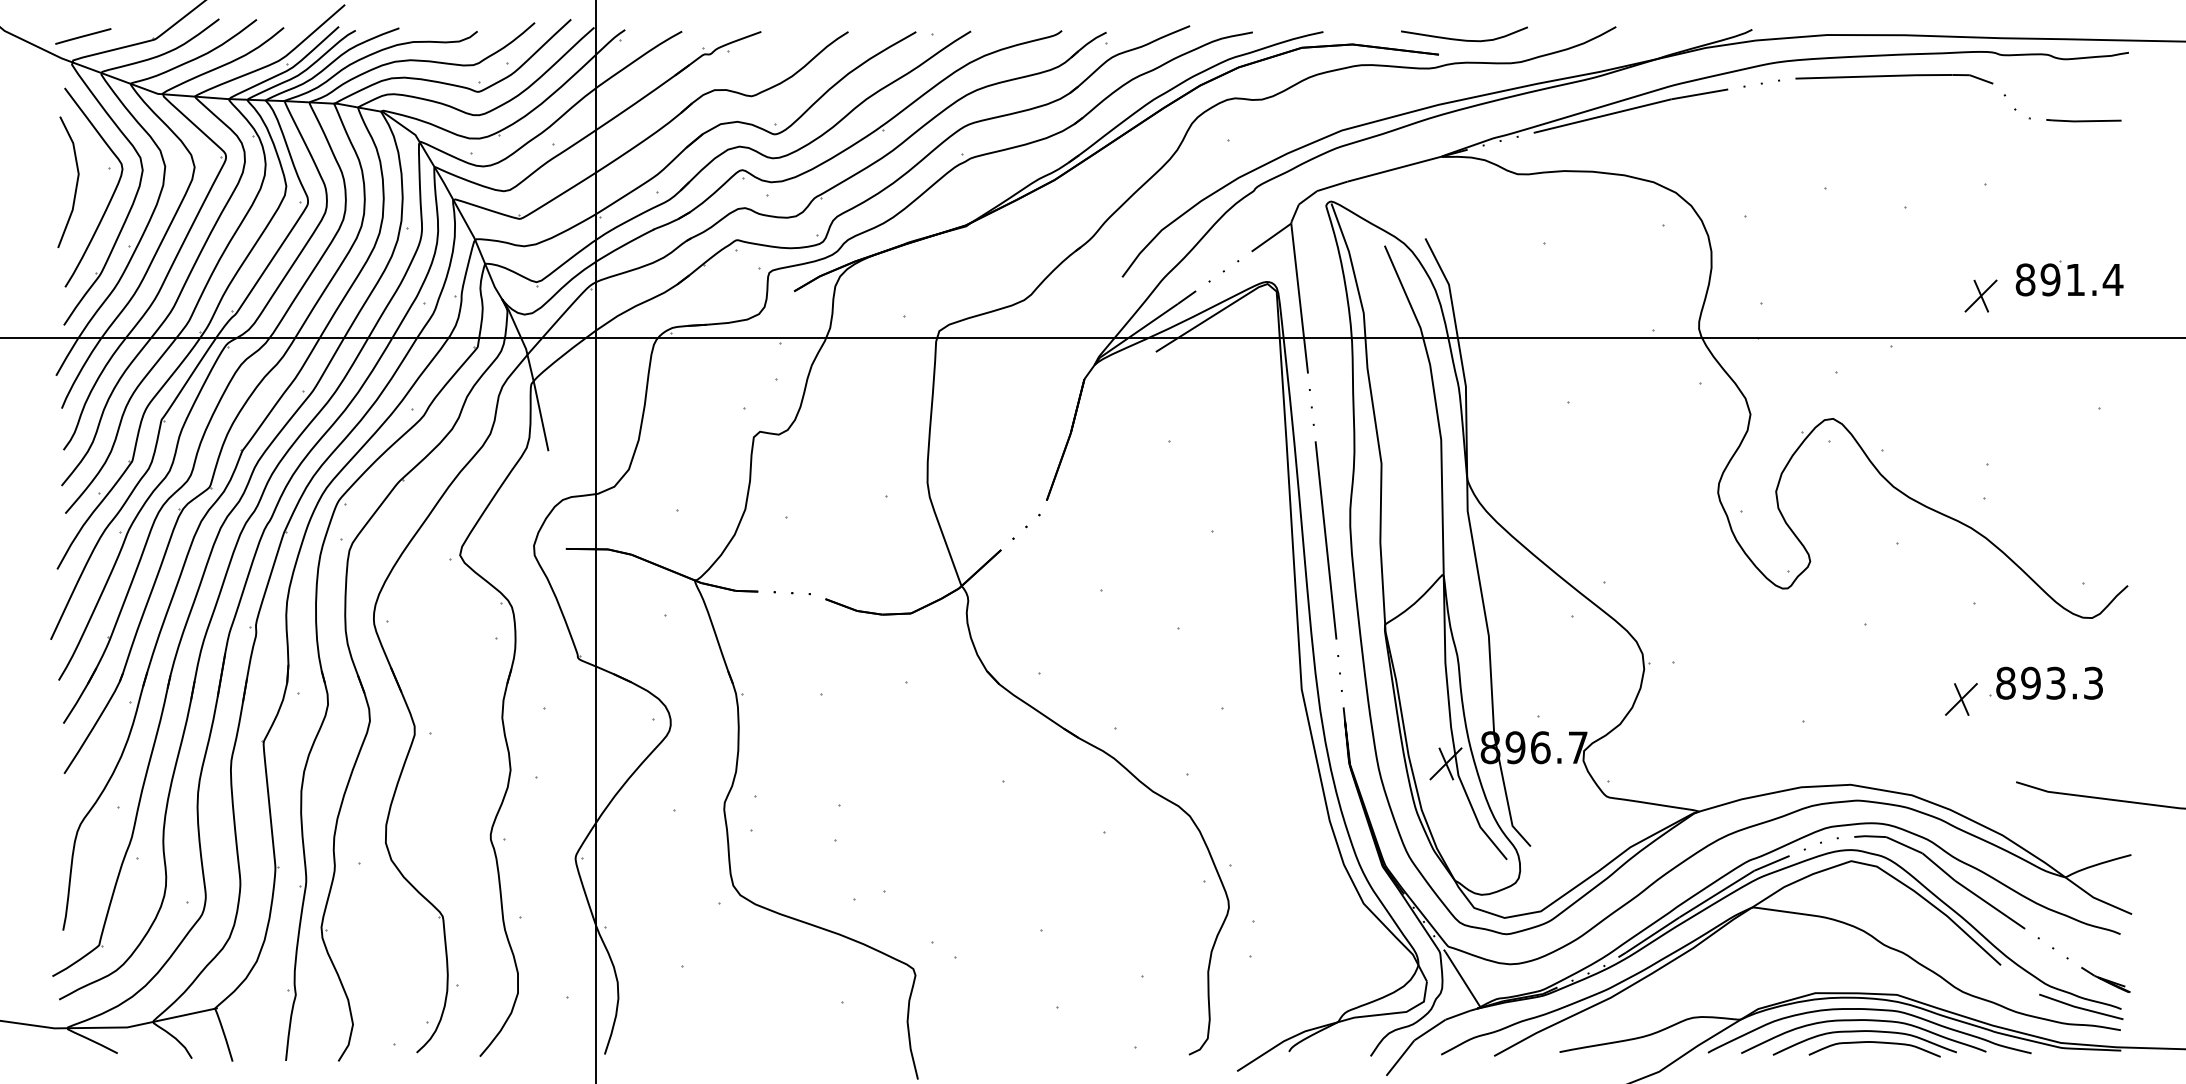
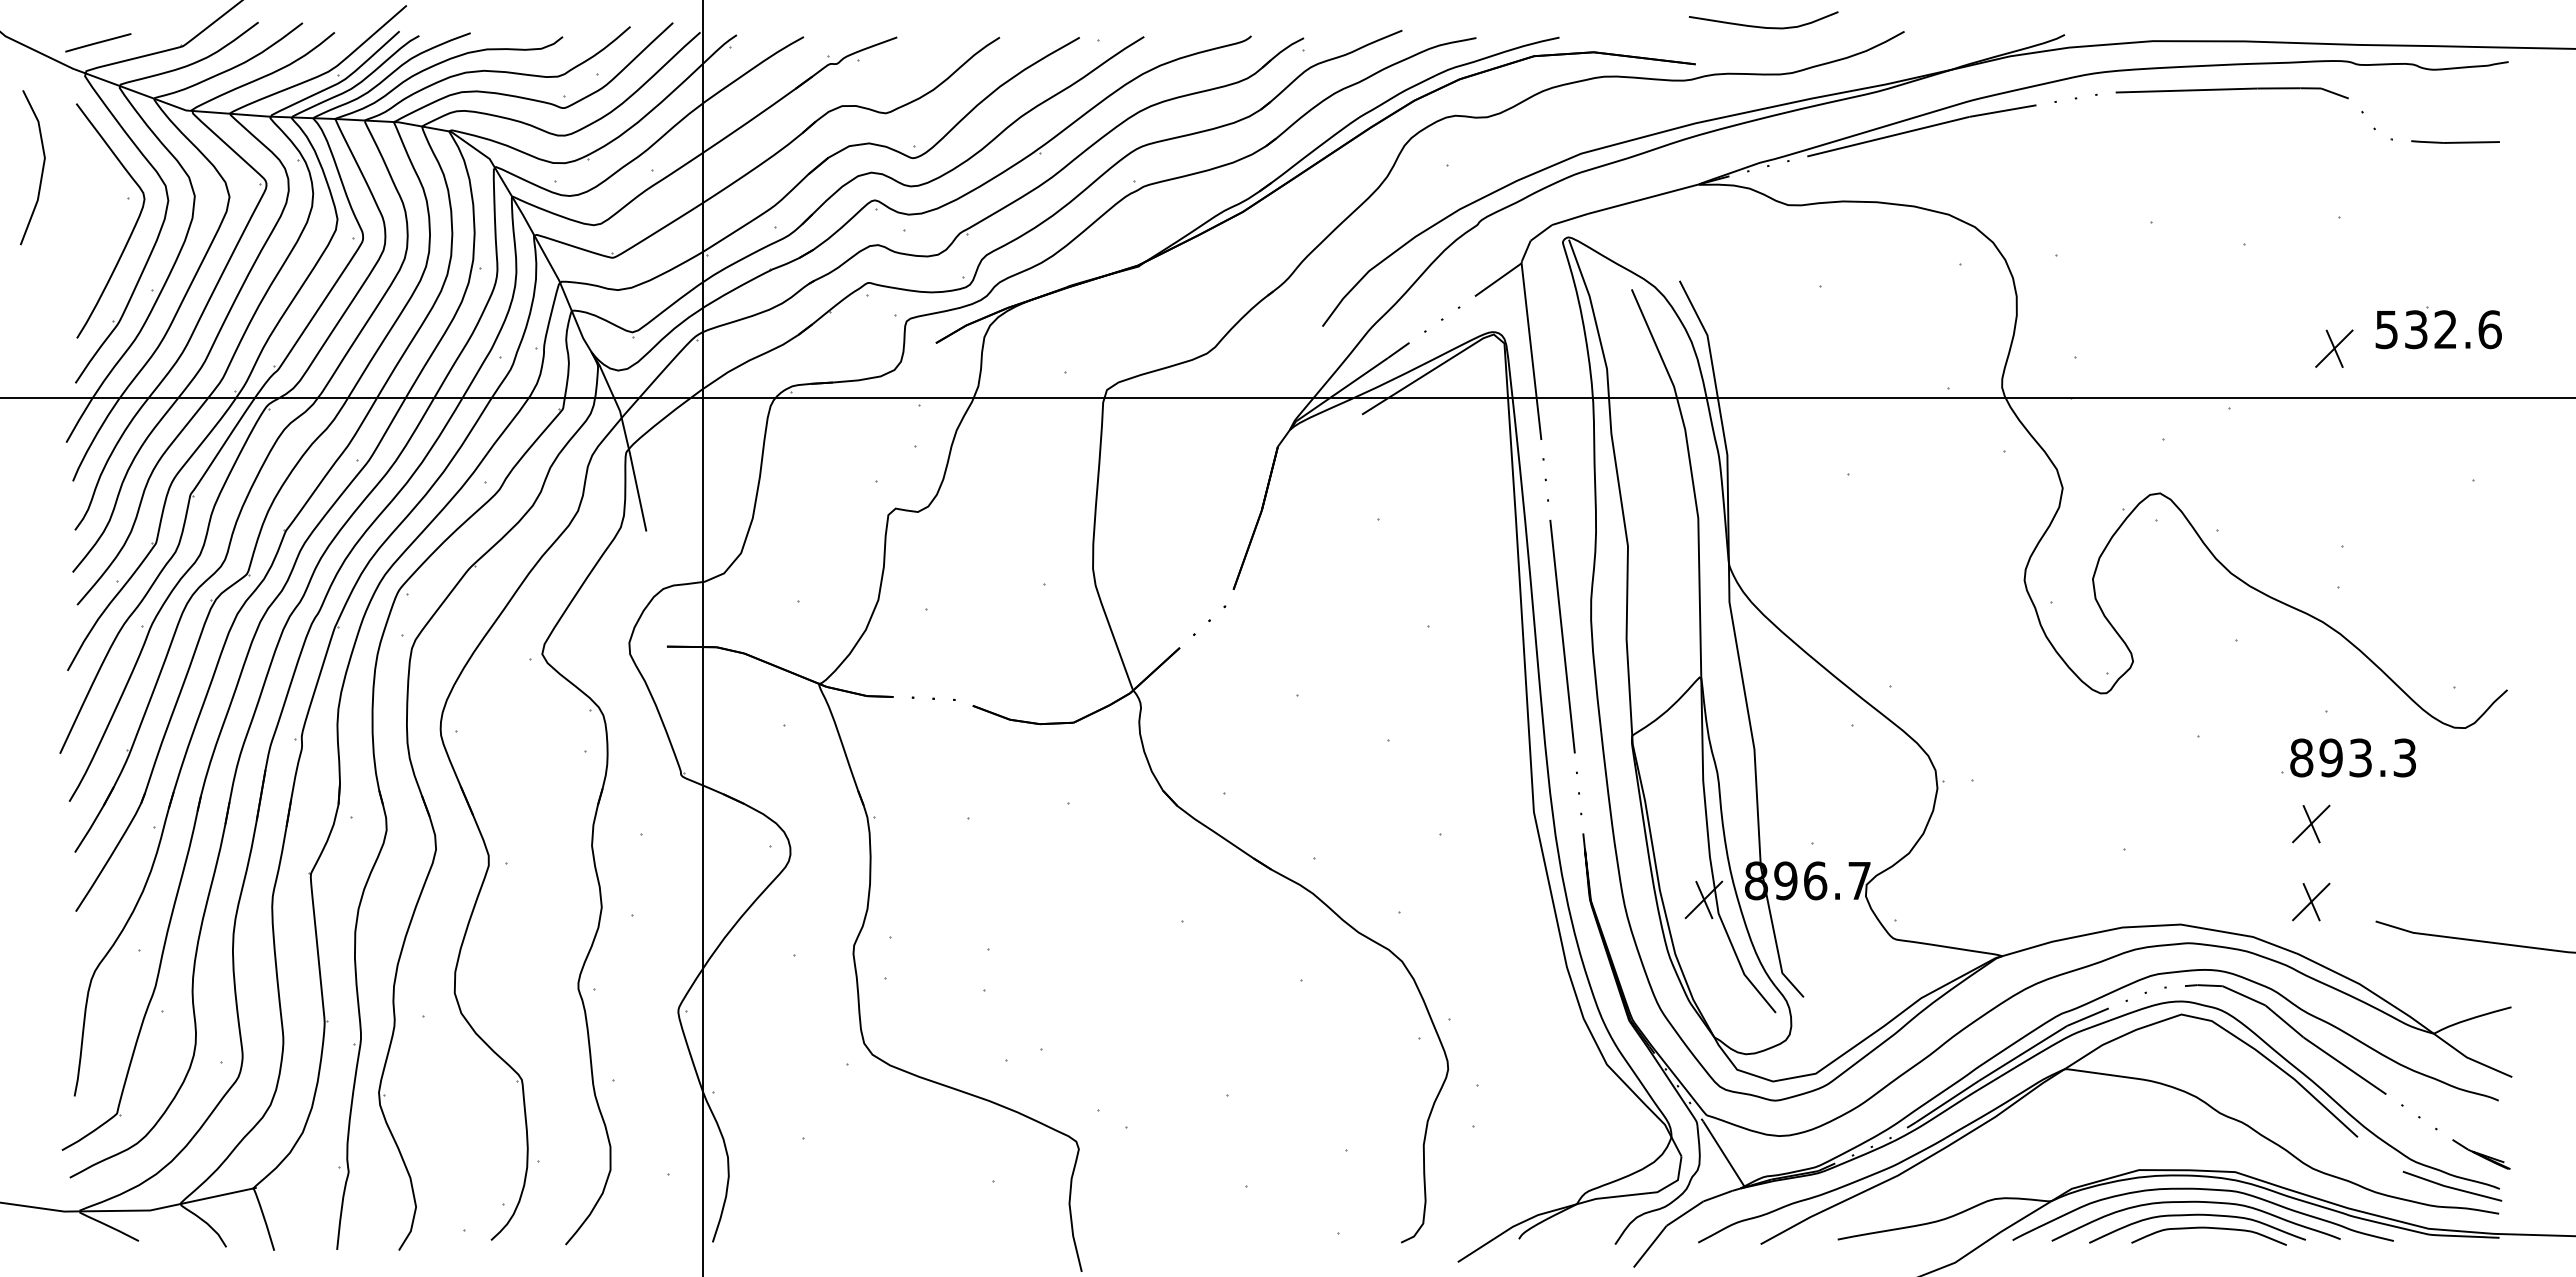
curve: (1464, 39) -> (1763, 26), moved
line: (75, 185) -> (41, 171), moved
text: (2069, 279) -> (2438, 329), 891.4 -> 532.6
part: (2045, 682) -> (2348, 757), moved
part: (1961, 765) -> (2311, 901), added

